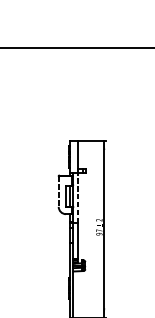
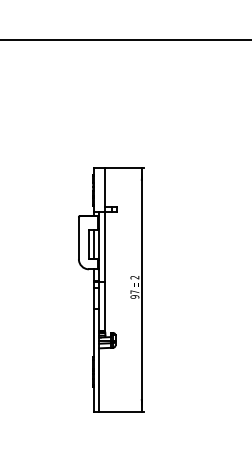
line: (58, 191) -> (78, 238), dashed -> solid
line: (78, 198) -> (105, 247), dashed -> solid

